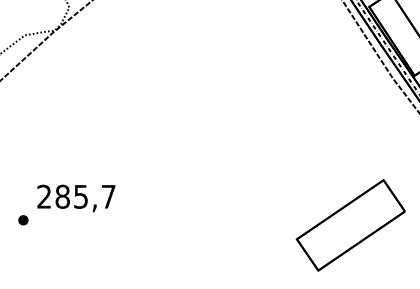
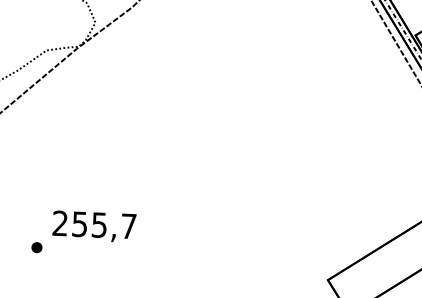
text: (62, 196) -> (79, 223), 285,7 -> 255,7

